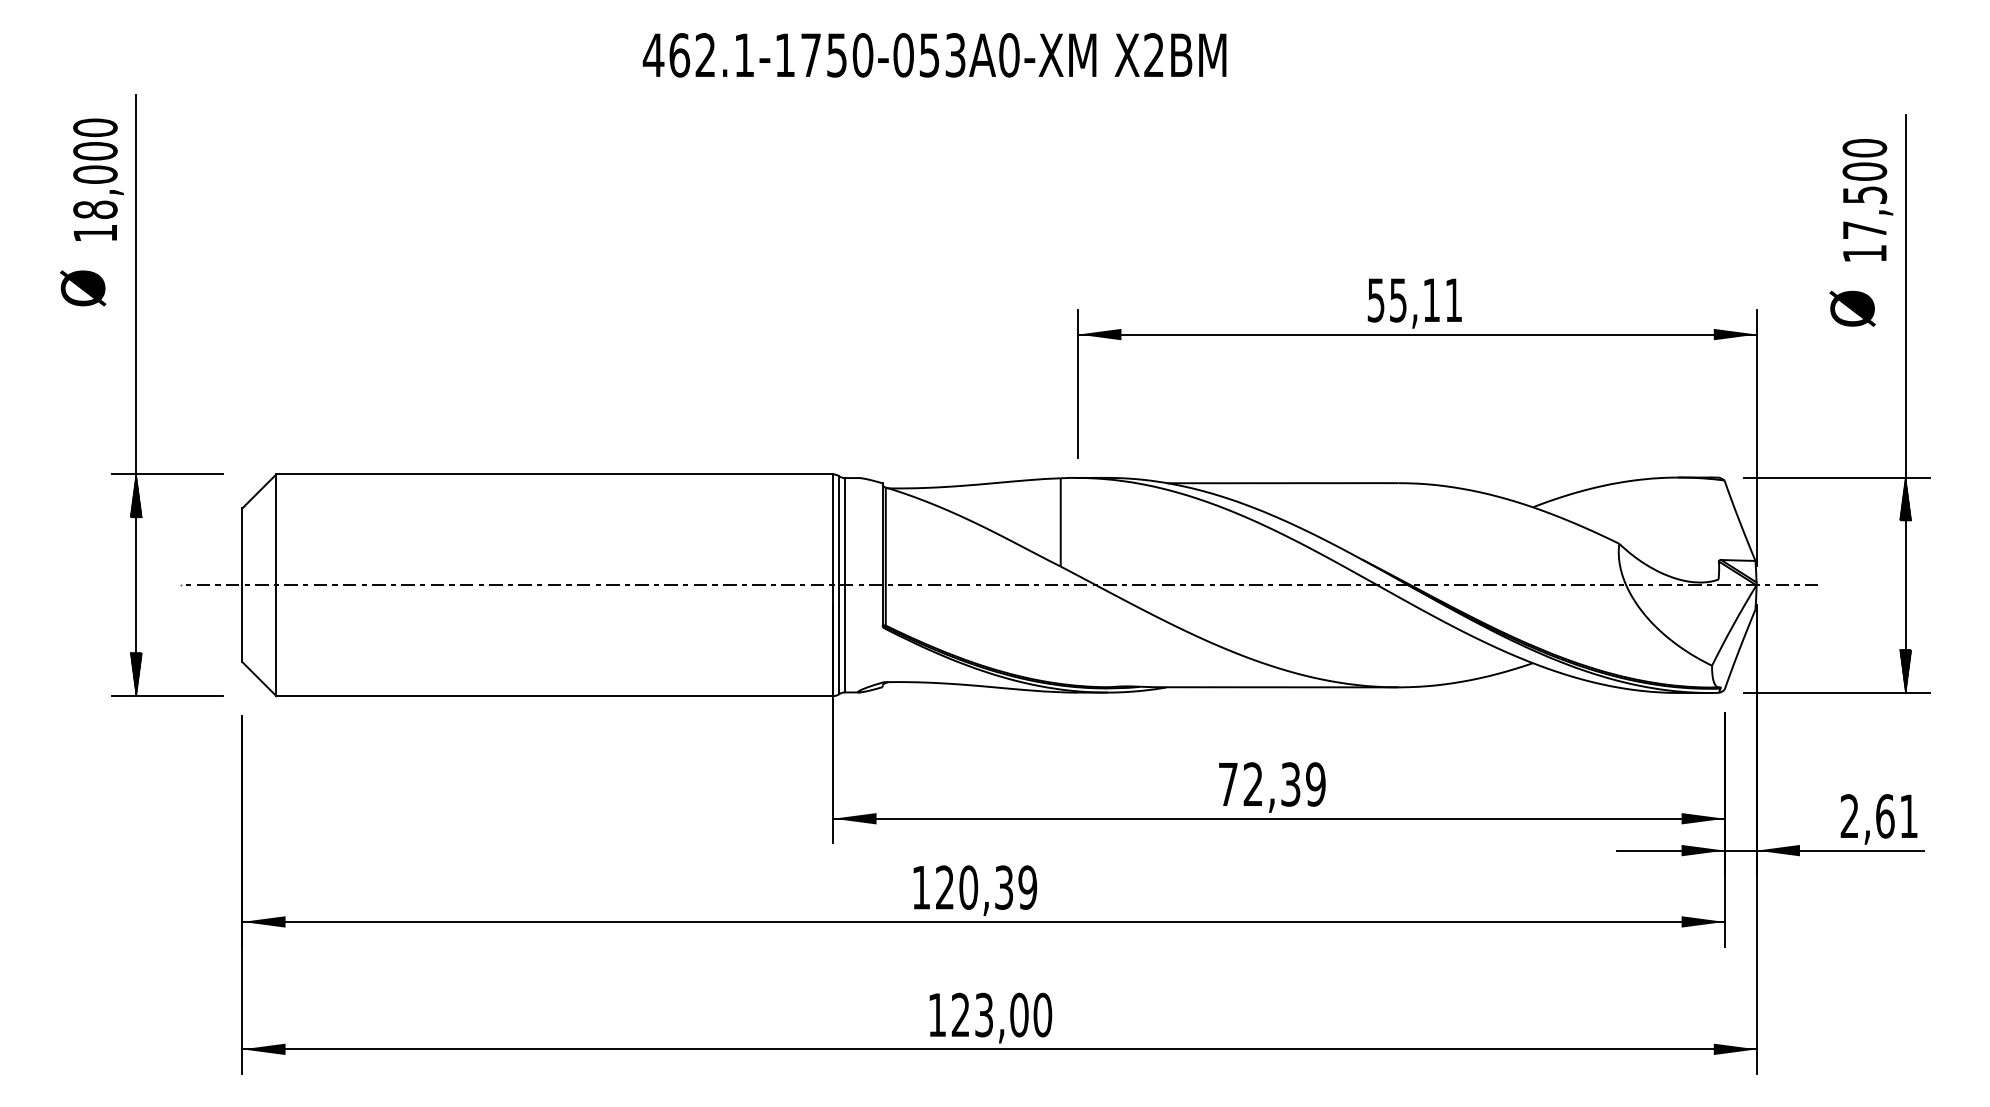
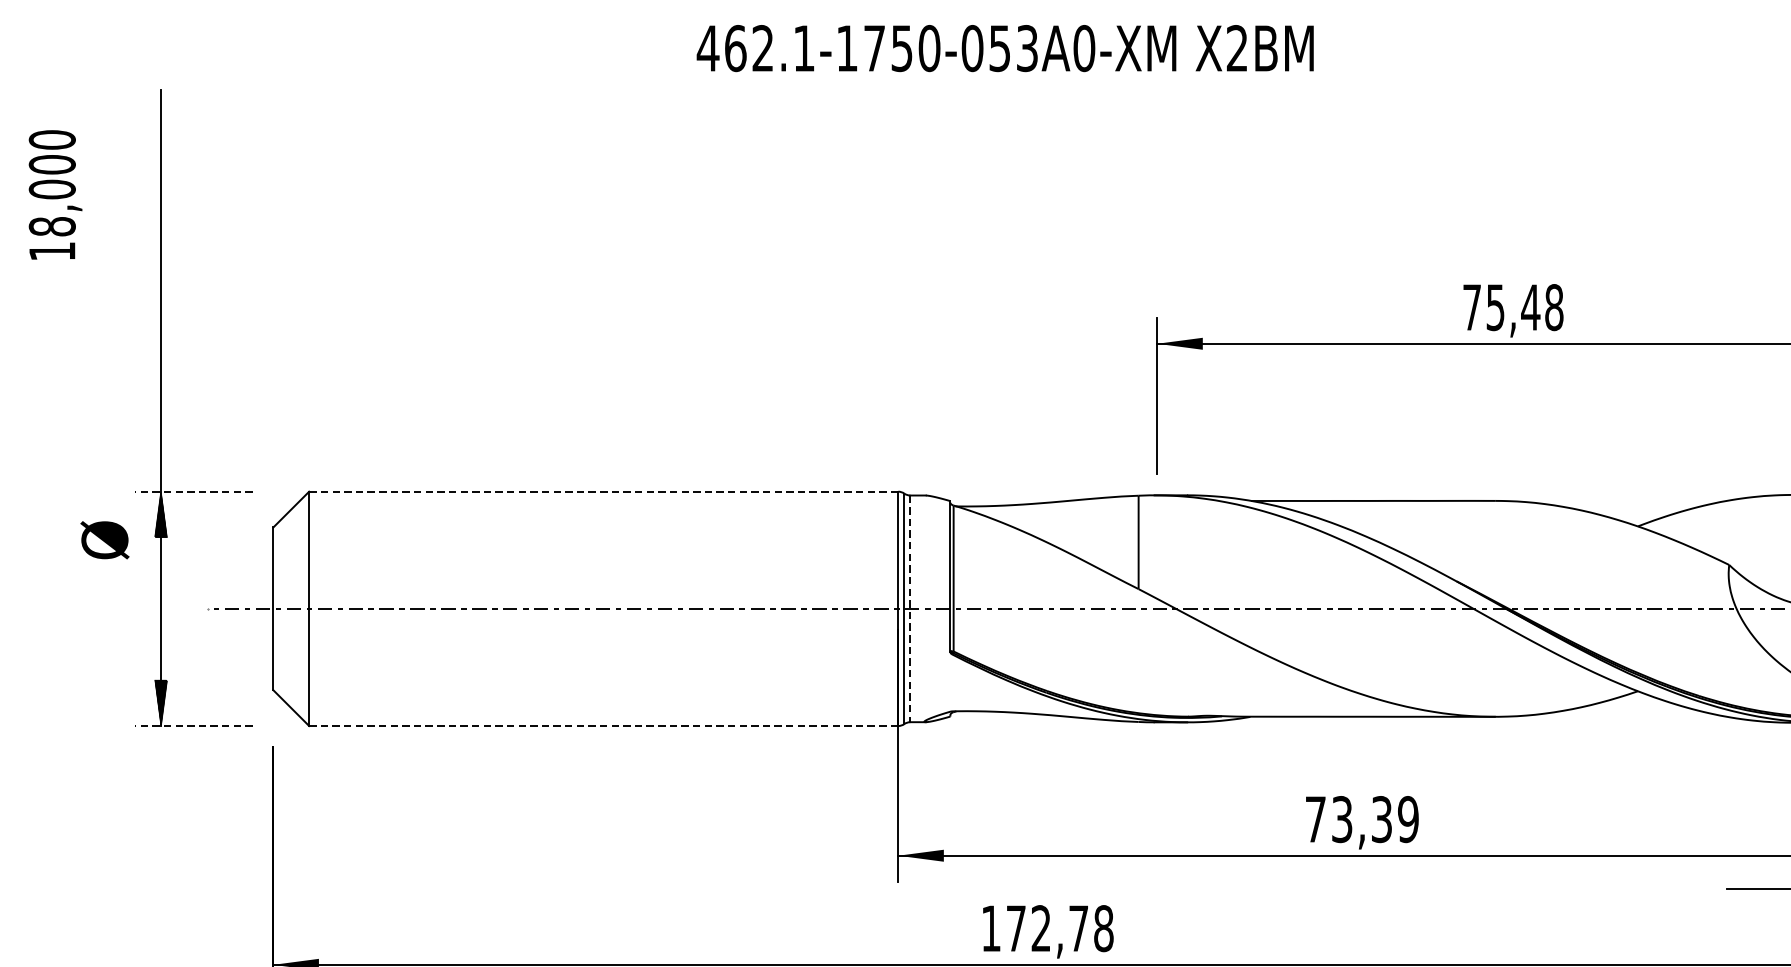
text: (98, 179) -> (55, 194), moved
text: (83, 288) -> (105, 540), moved
text: (1414, 300) -> (1512, 307), 55,11 -> 75,48
line: (167, 474) -> (194, 491), solid -> dashed
line: (554, 474) -> (603, 491), solid -> dashed
line: (844, 585) -> (909, 609), solid -> dashed
line: (167, 696) -> (194, 726), solid -> dashed
line: (554, 696) -> (603, 726), solid -> dashed
text: (1252, 784) -> (1341, 819), 72,39 -> 73,39
text: (986, 887) -> (1060, 928), 120,39 -> 172,78

